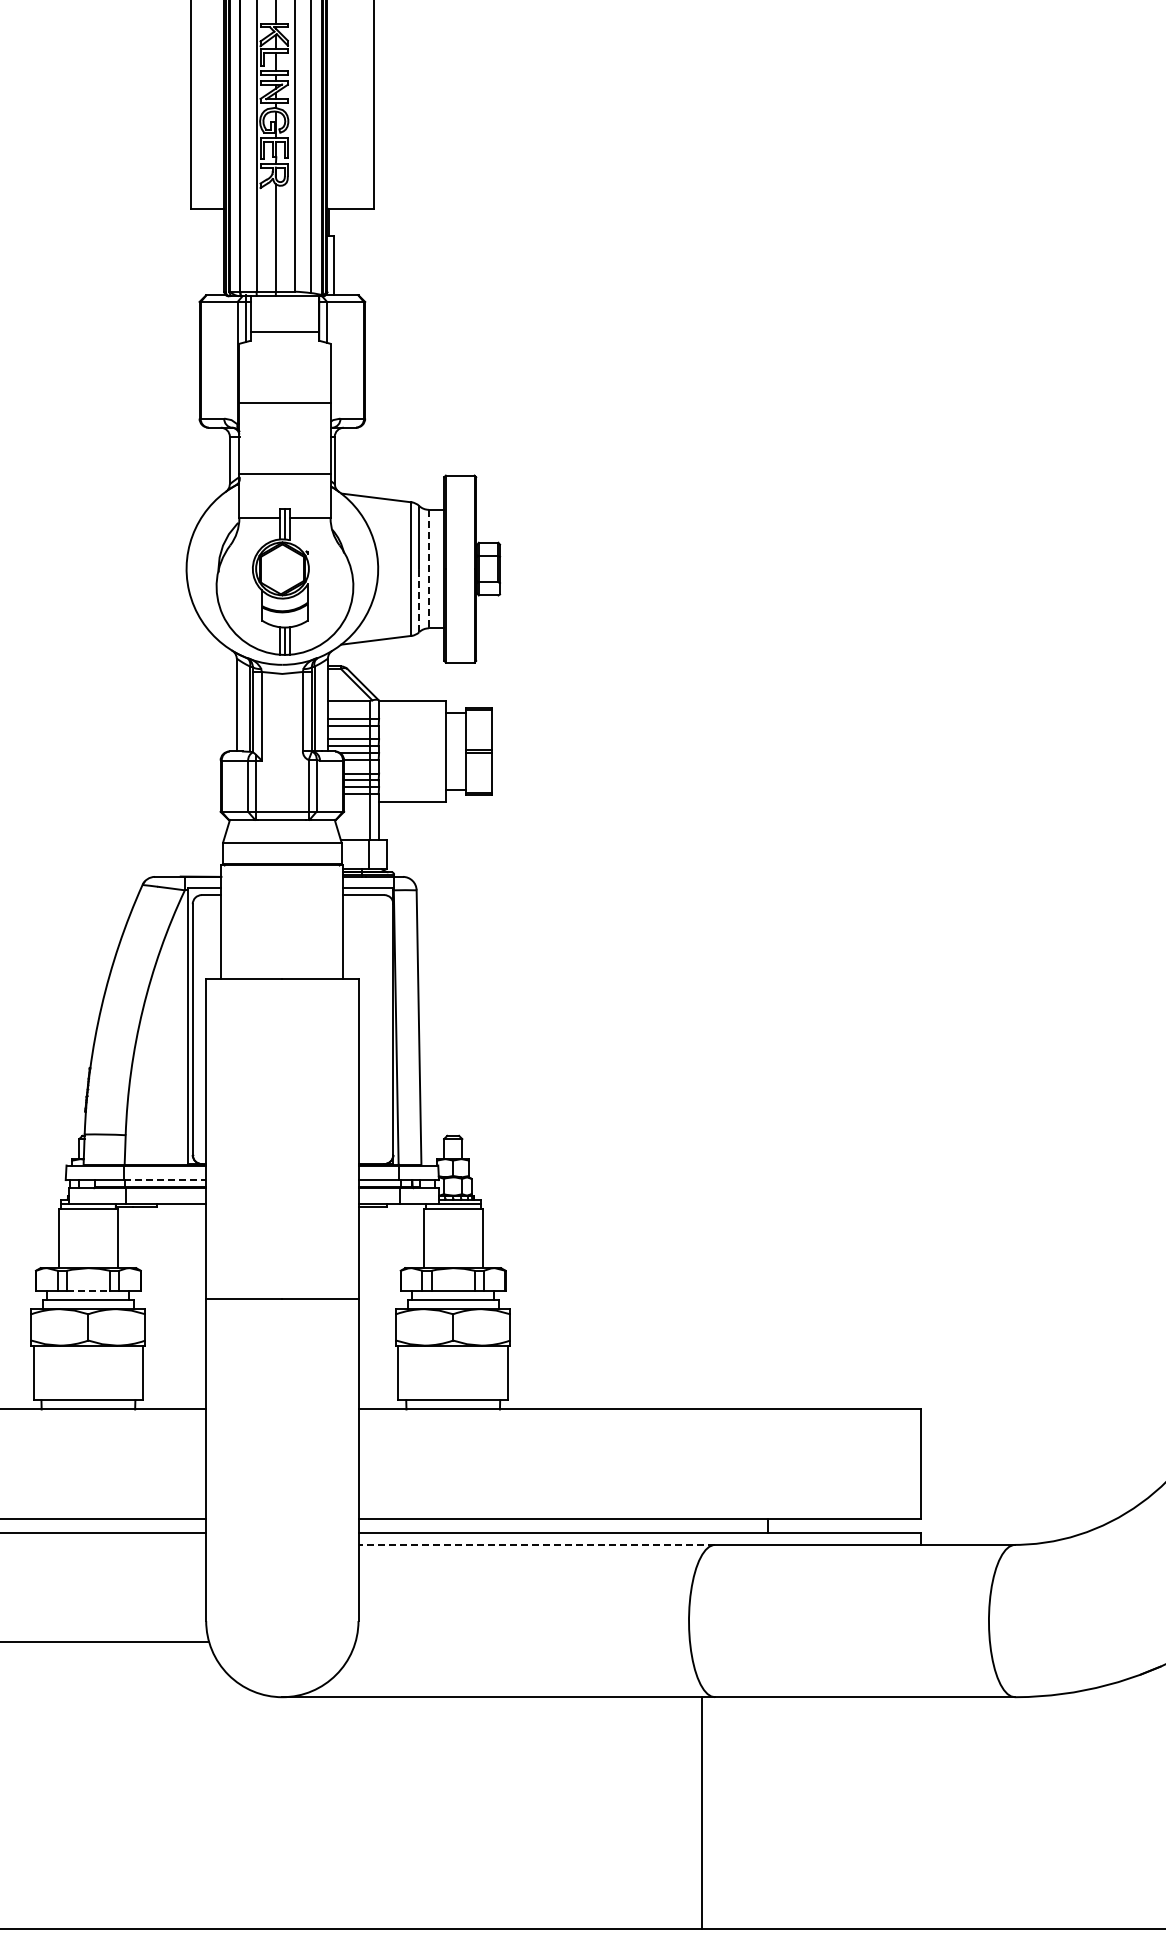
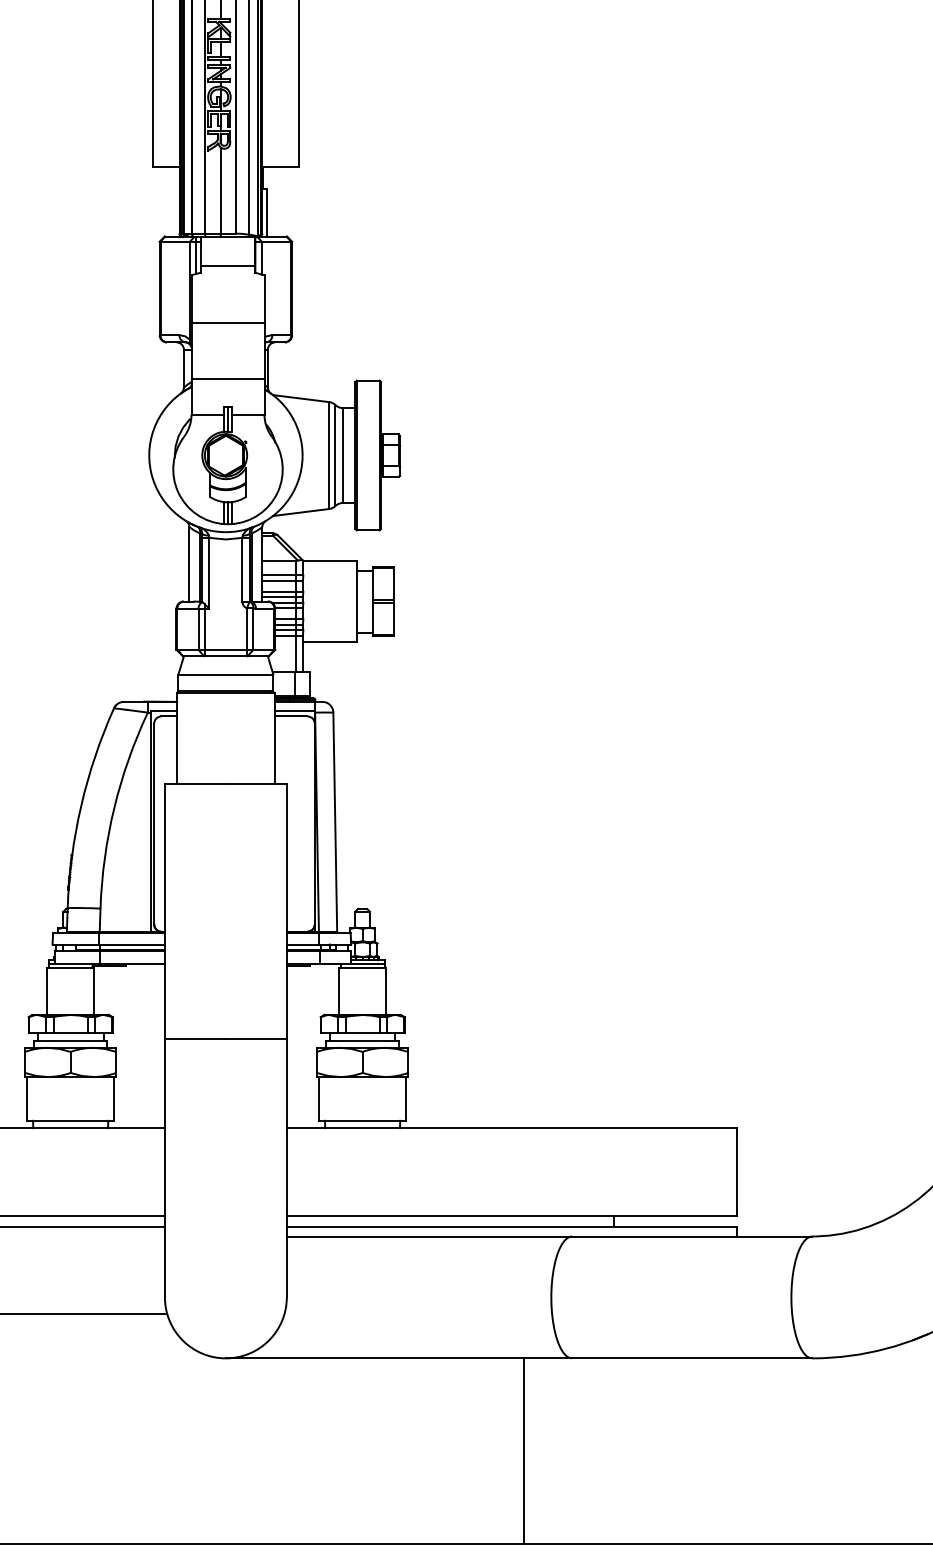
line: (428, 569) -> (342, 455), dashed -> solid
line: (419, 600) -> (335, 480), dashed -> solid
line: (165, 1180) -> (132, 944), dashed -> solid
line: (88, 1290) -> (70, 1032), dashed -> solid
line: (536, 1544) -> (429, 1236), dashed -> solid
line: (701, 1813) -> (523, 1451), moved

